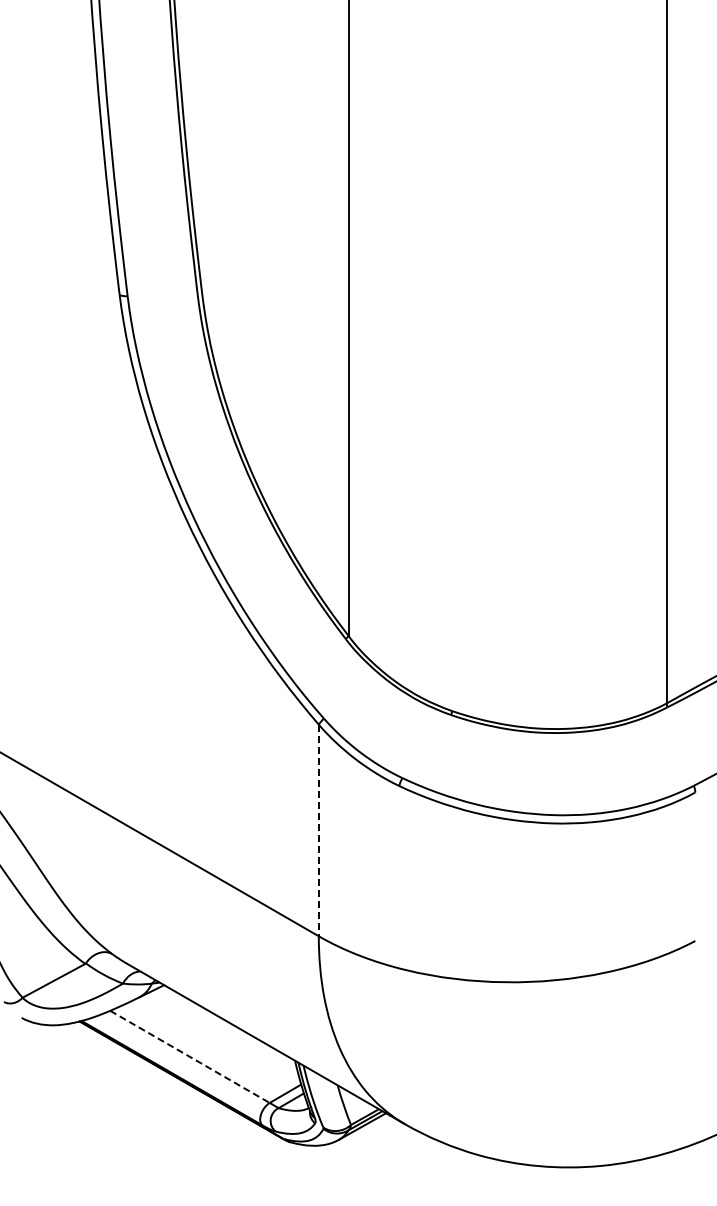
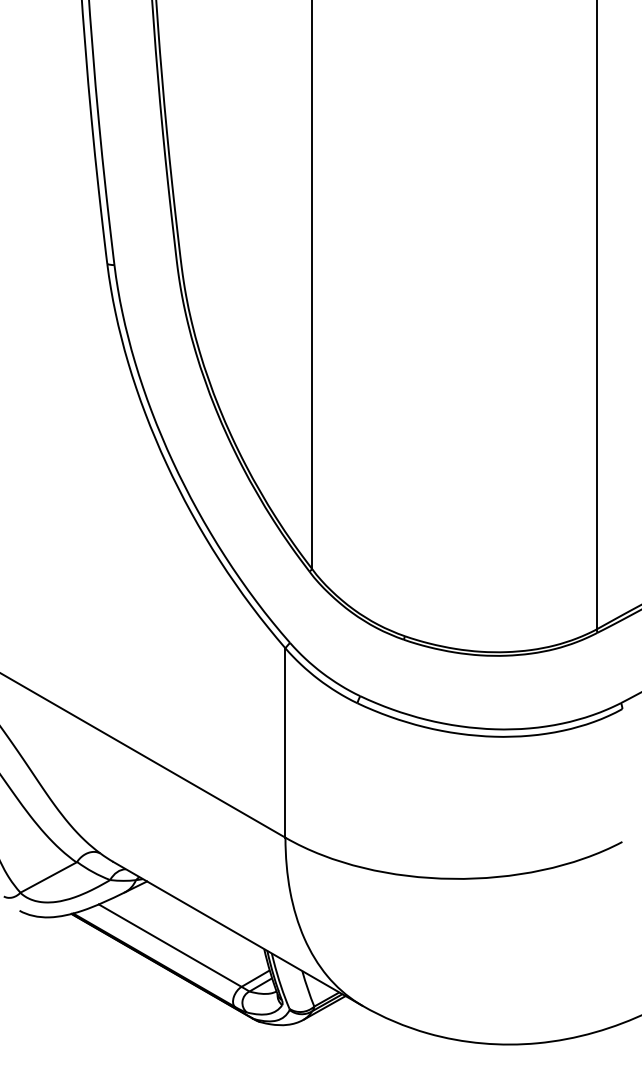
line: (318, 830) -> (285, 743), dashed -> solid
line: (190, 1057) -> (170, 946), dashed -> solid

